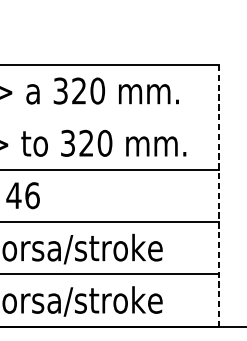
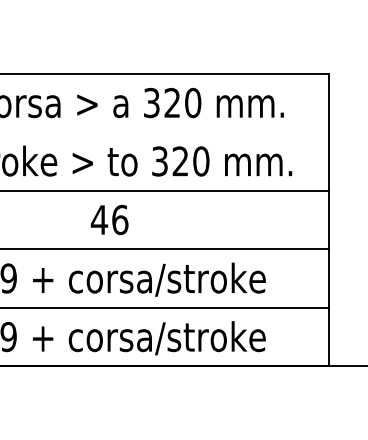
line: (219, 196) -> (329, 220), dashed -> solid

